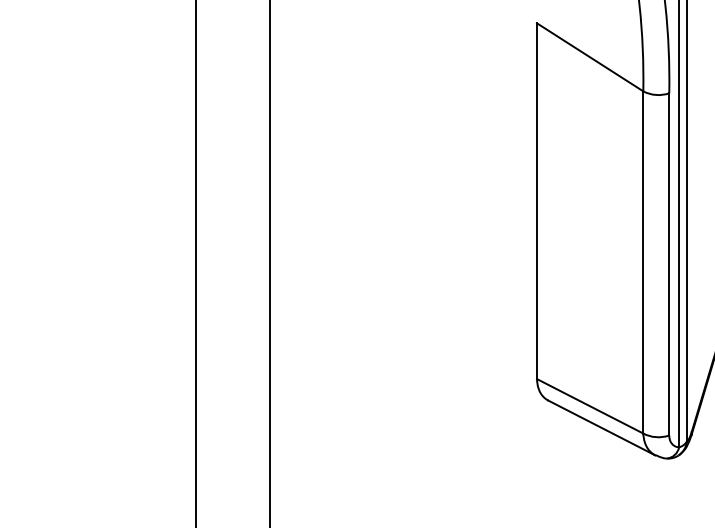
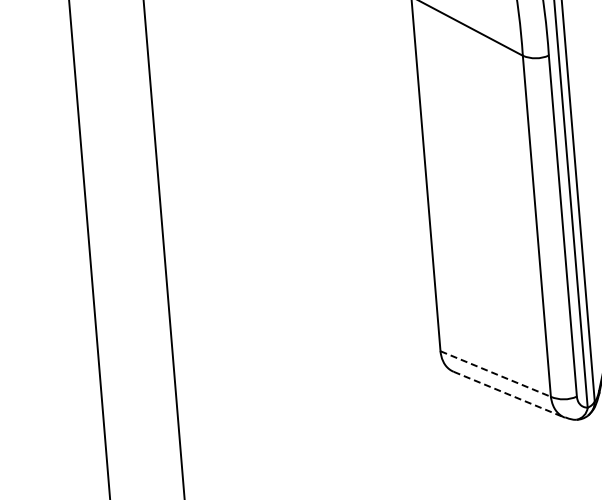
line: (590, 406) -> (496, 374), solid -> dashed
line: (602, 428) -> (509, 395), solid -> dashed

